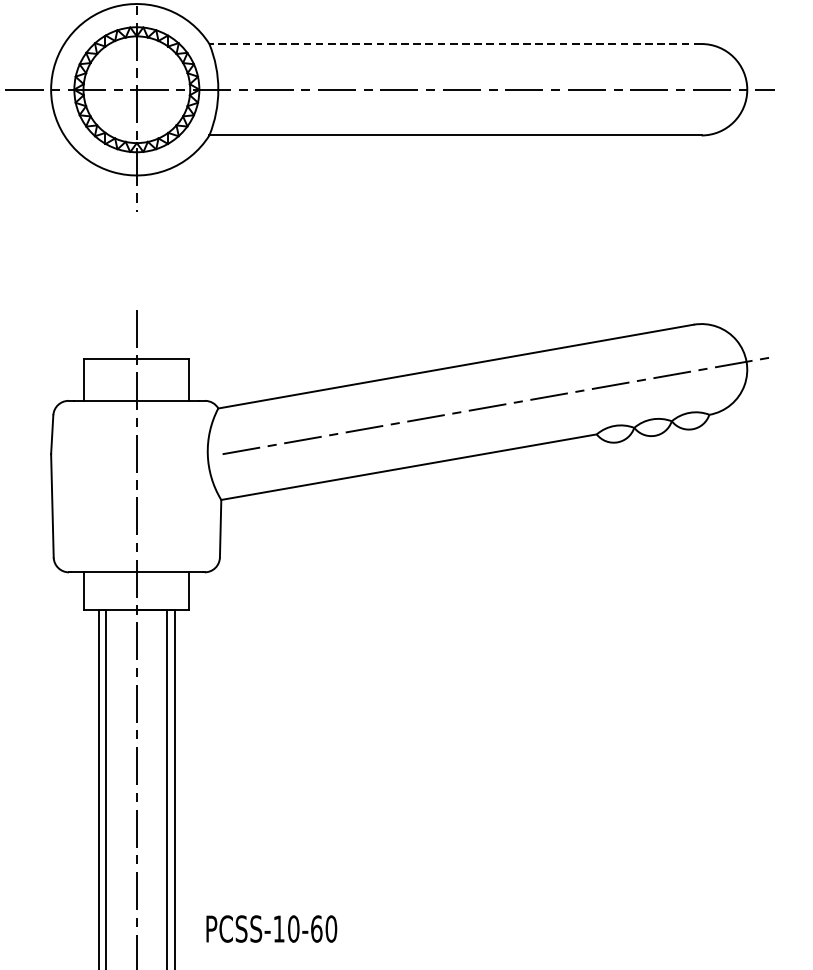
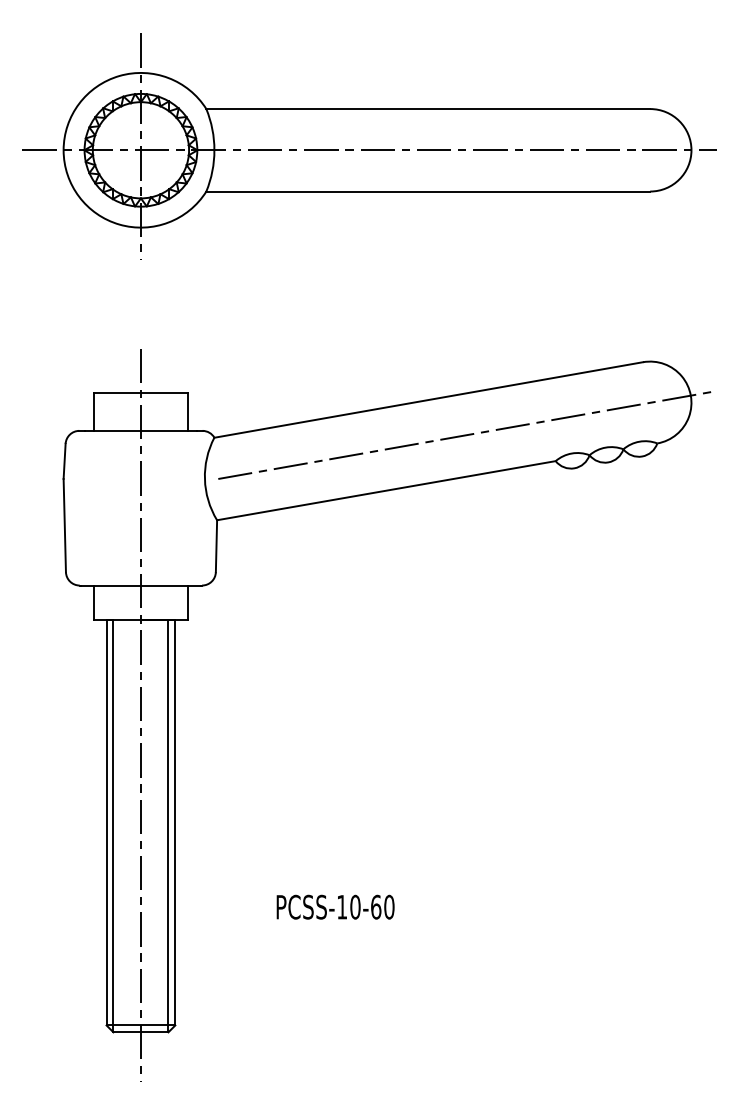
line: (455, 44) -> (428, 109), dashed -> solid
text: (271, 928) -> (335, 906), moved

